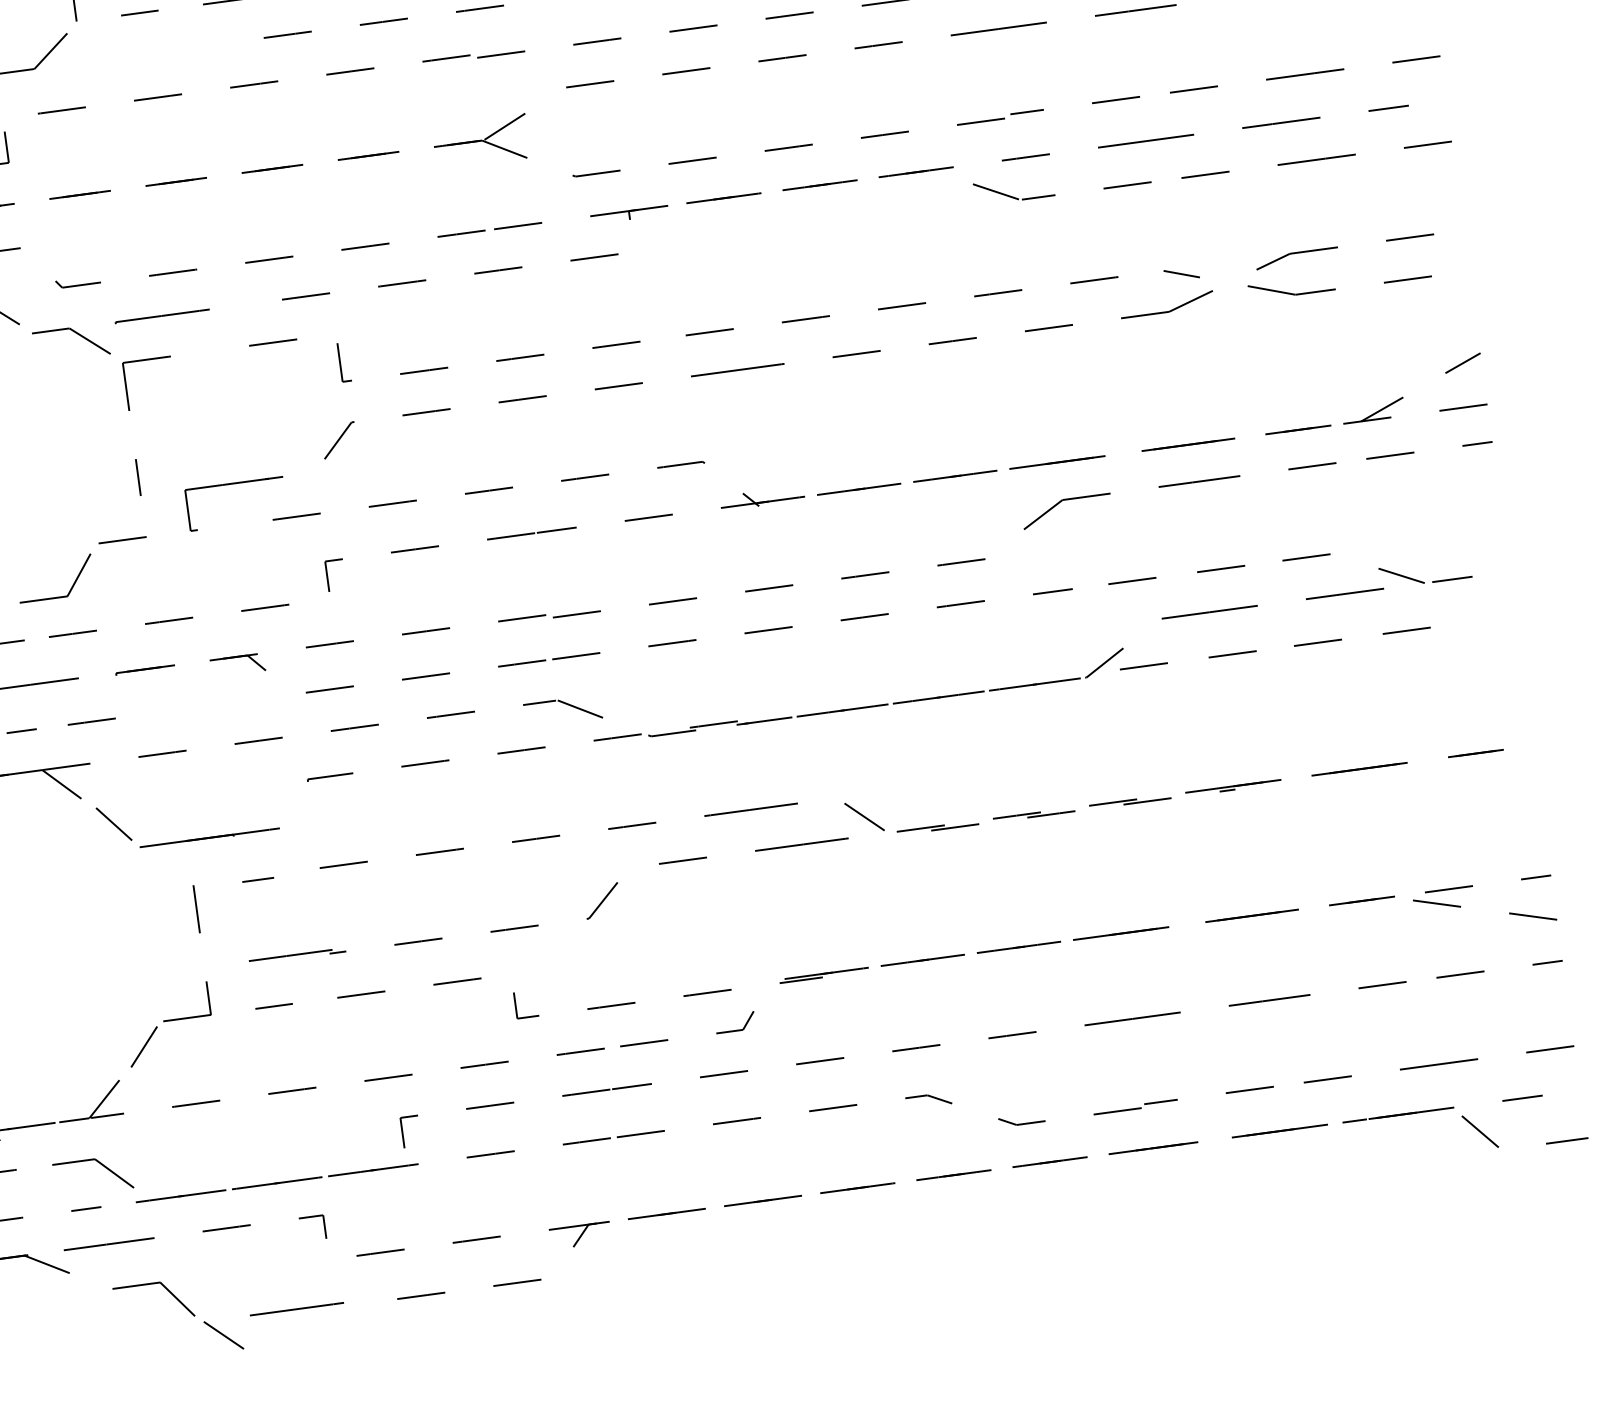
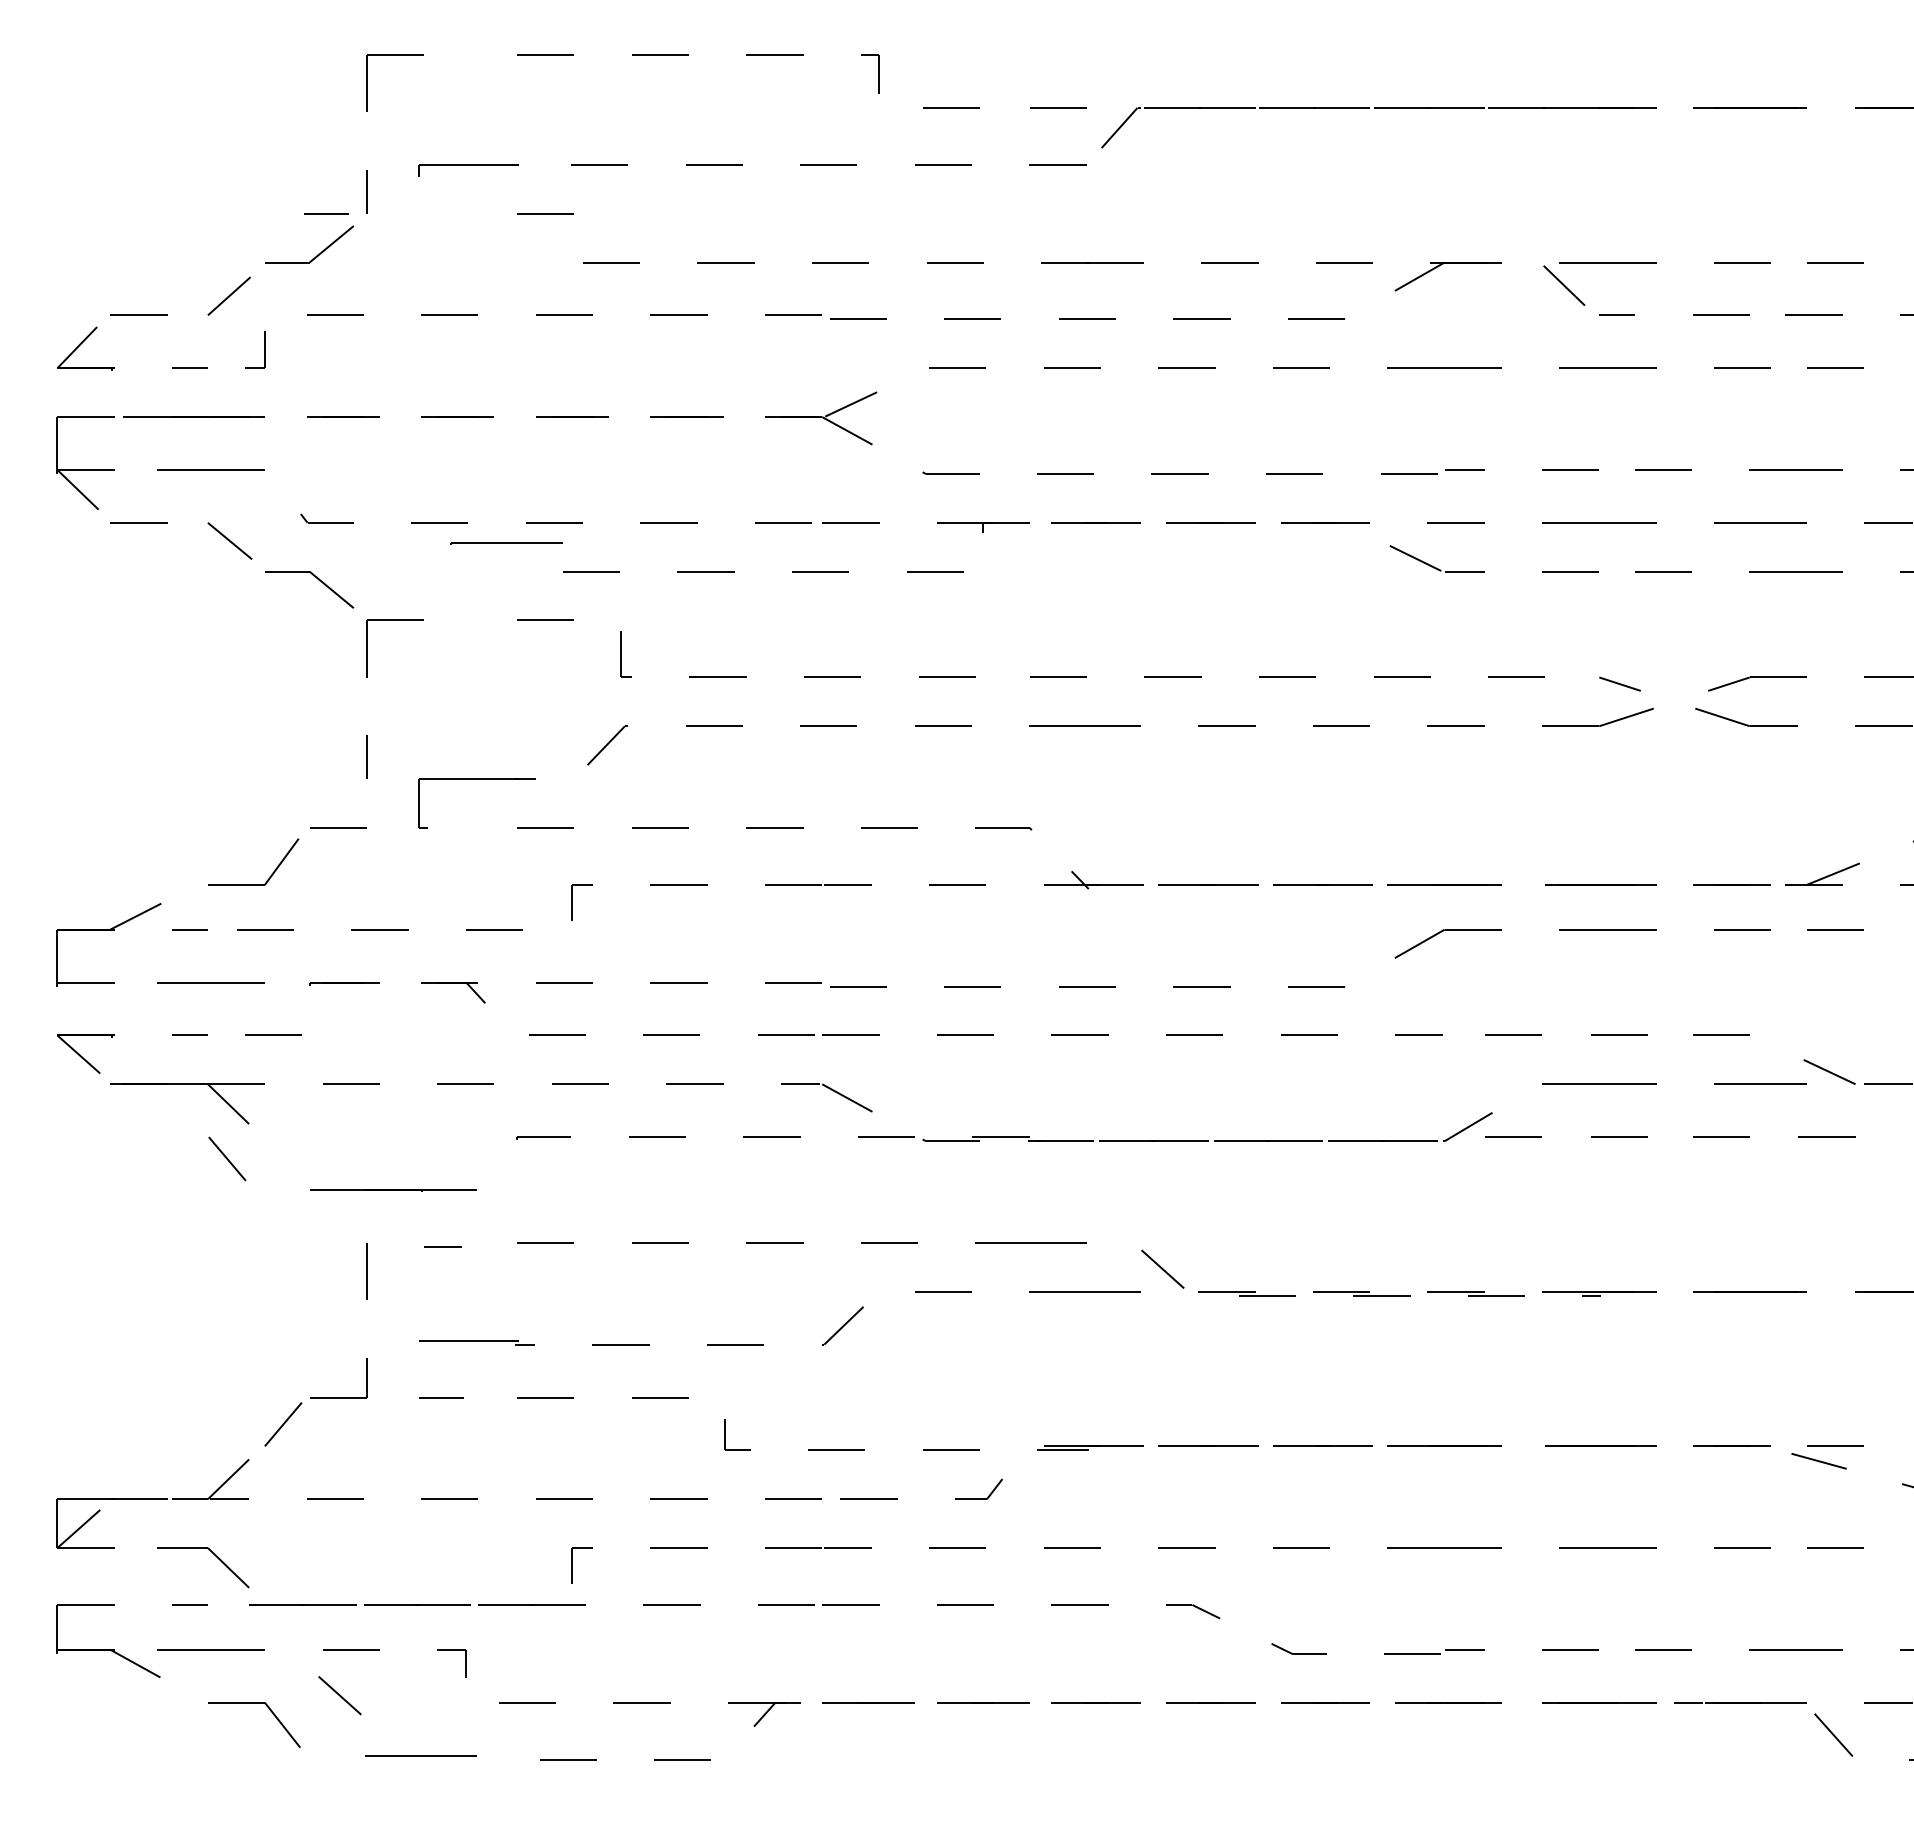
line: (139, 12) -> (326, 213), moved
line: (162, 316) -> (506, 543), moved
line: (114, 823) -> (227, 1158), moved
line: (223, 1335) -> (339, 1695), moved

